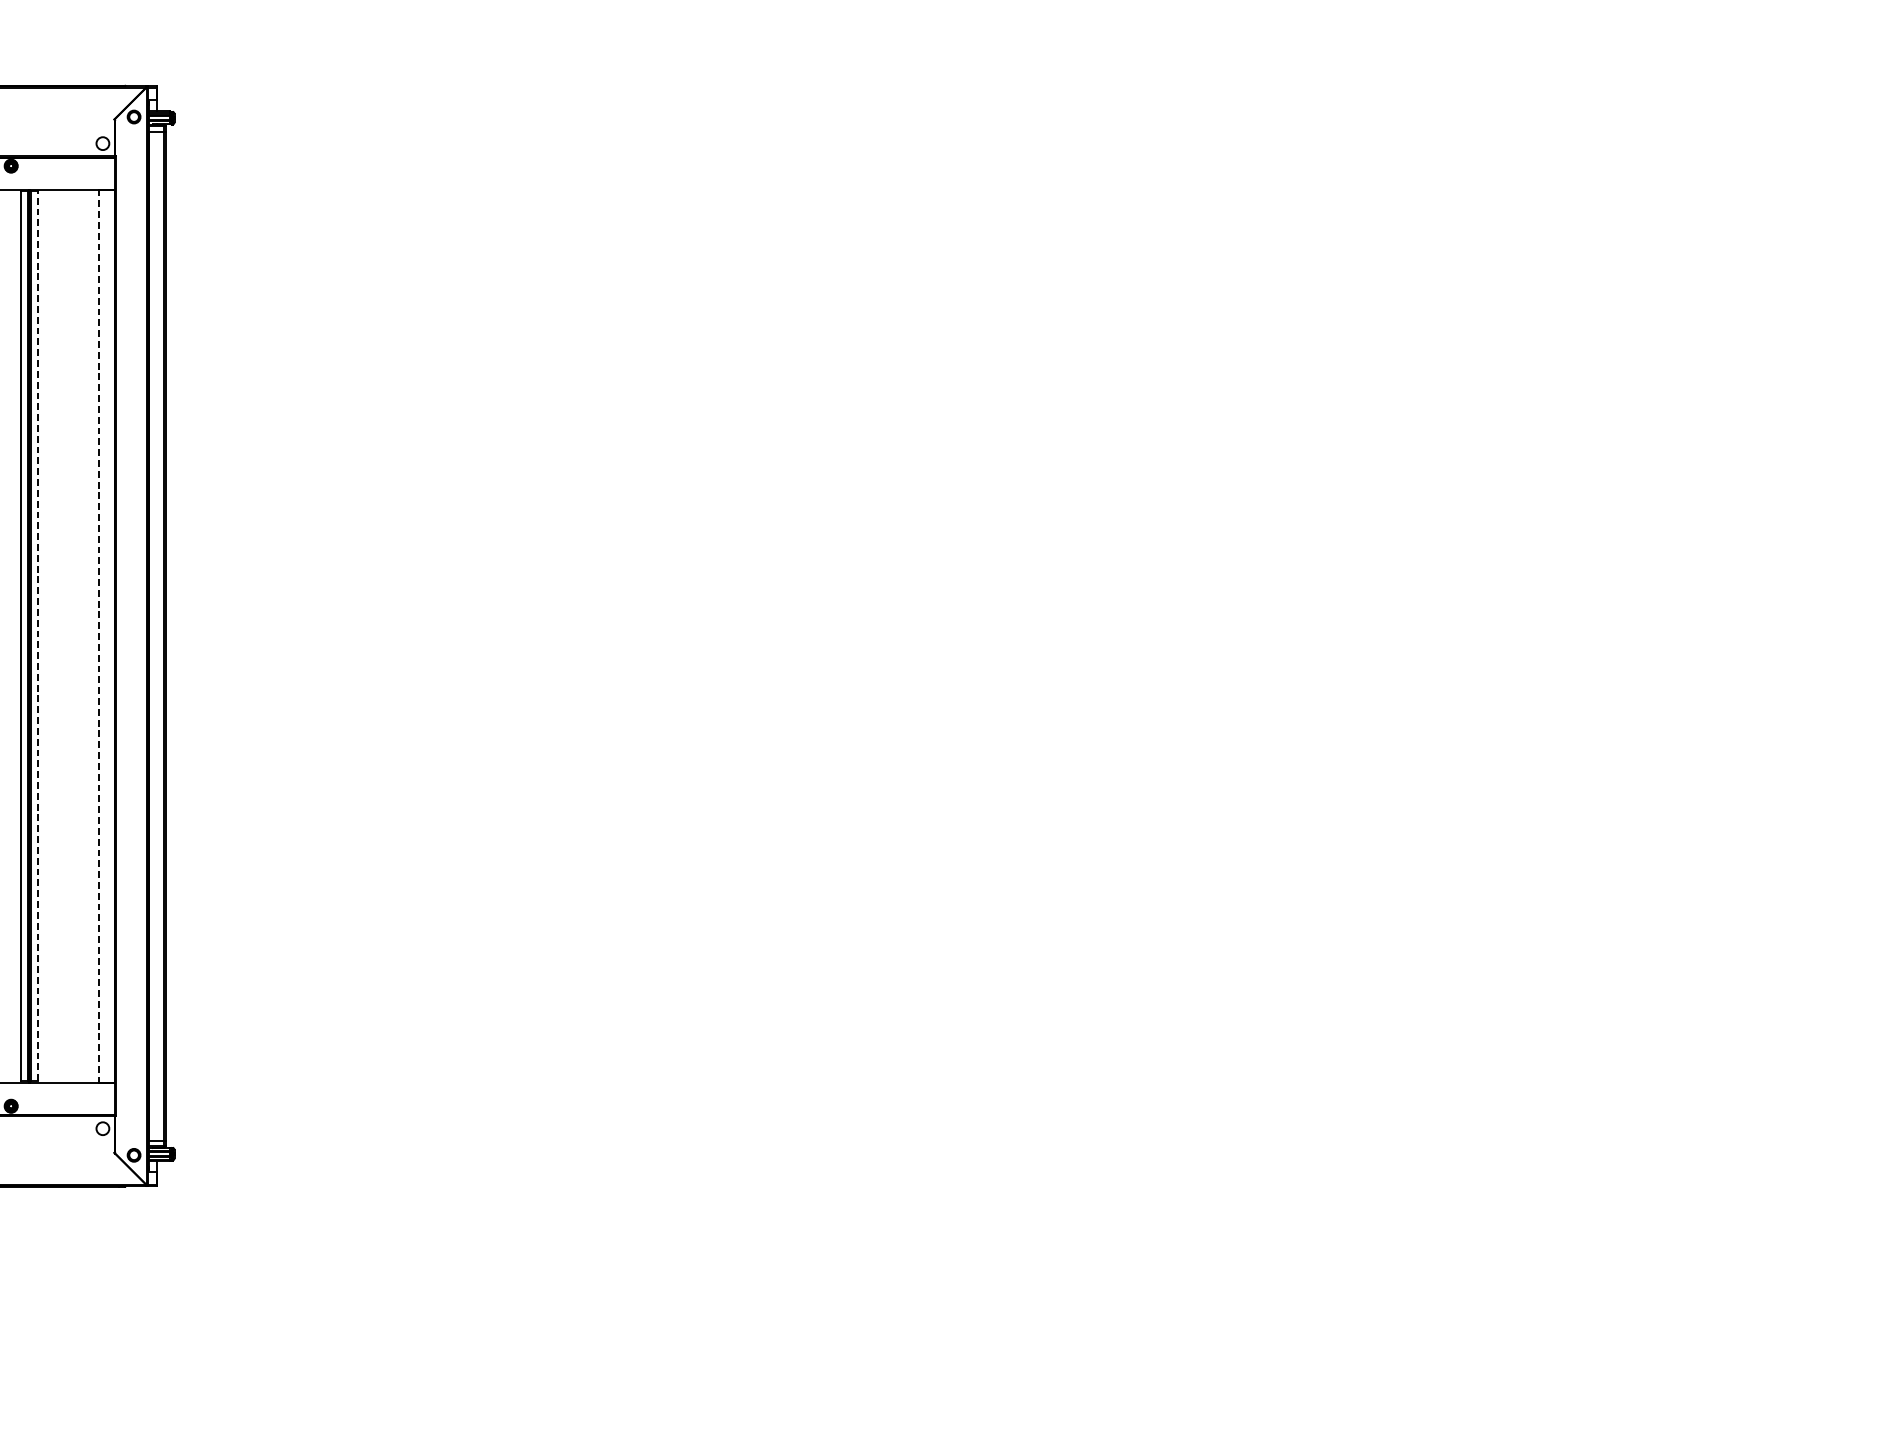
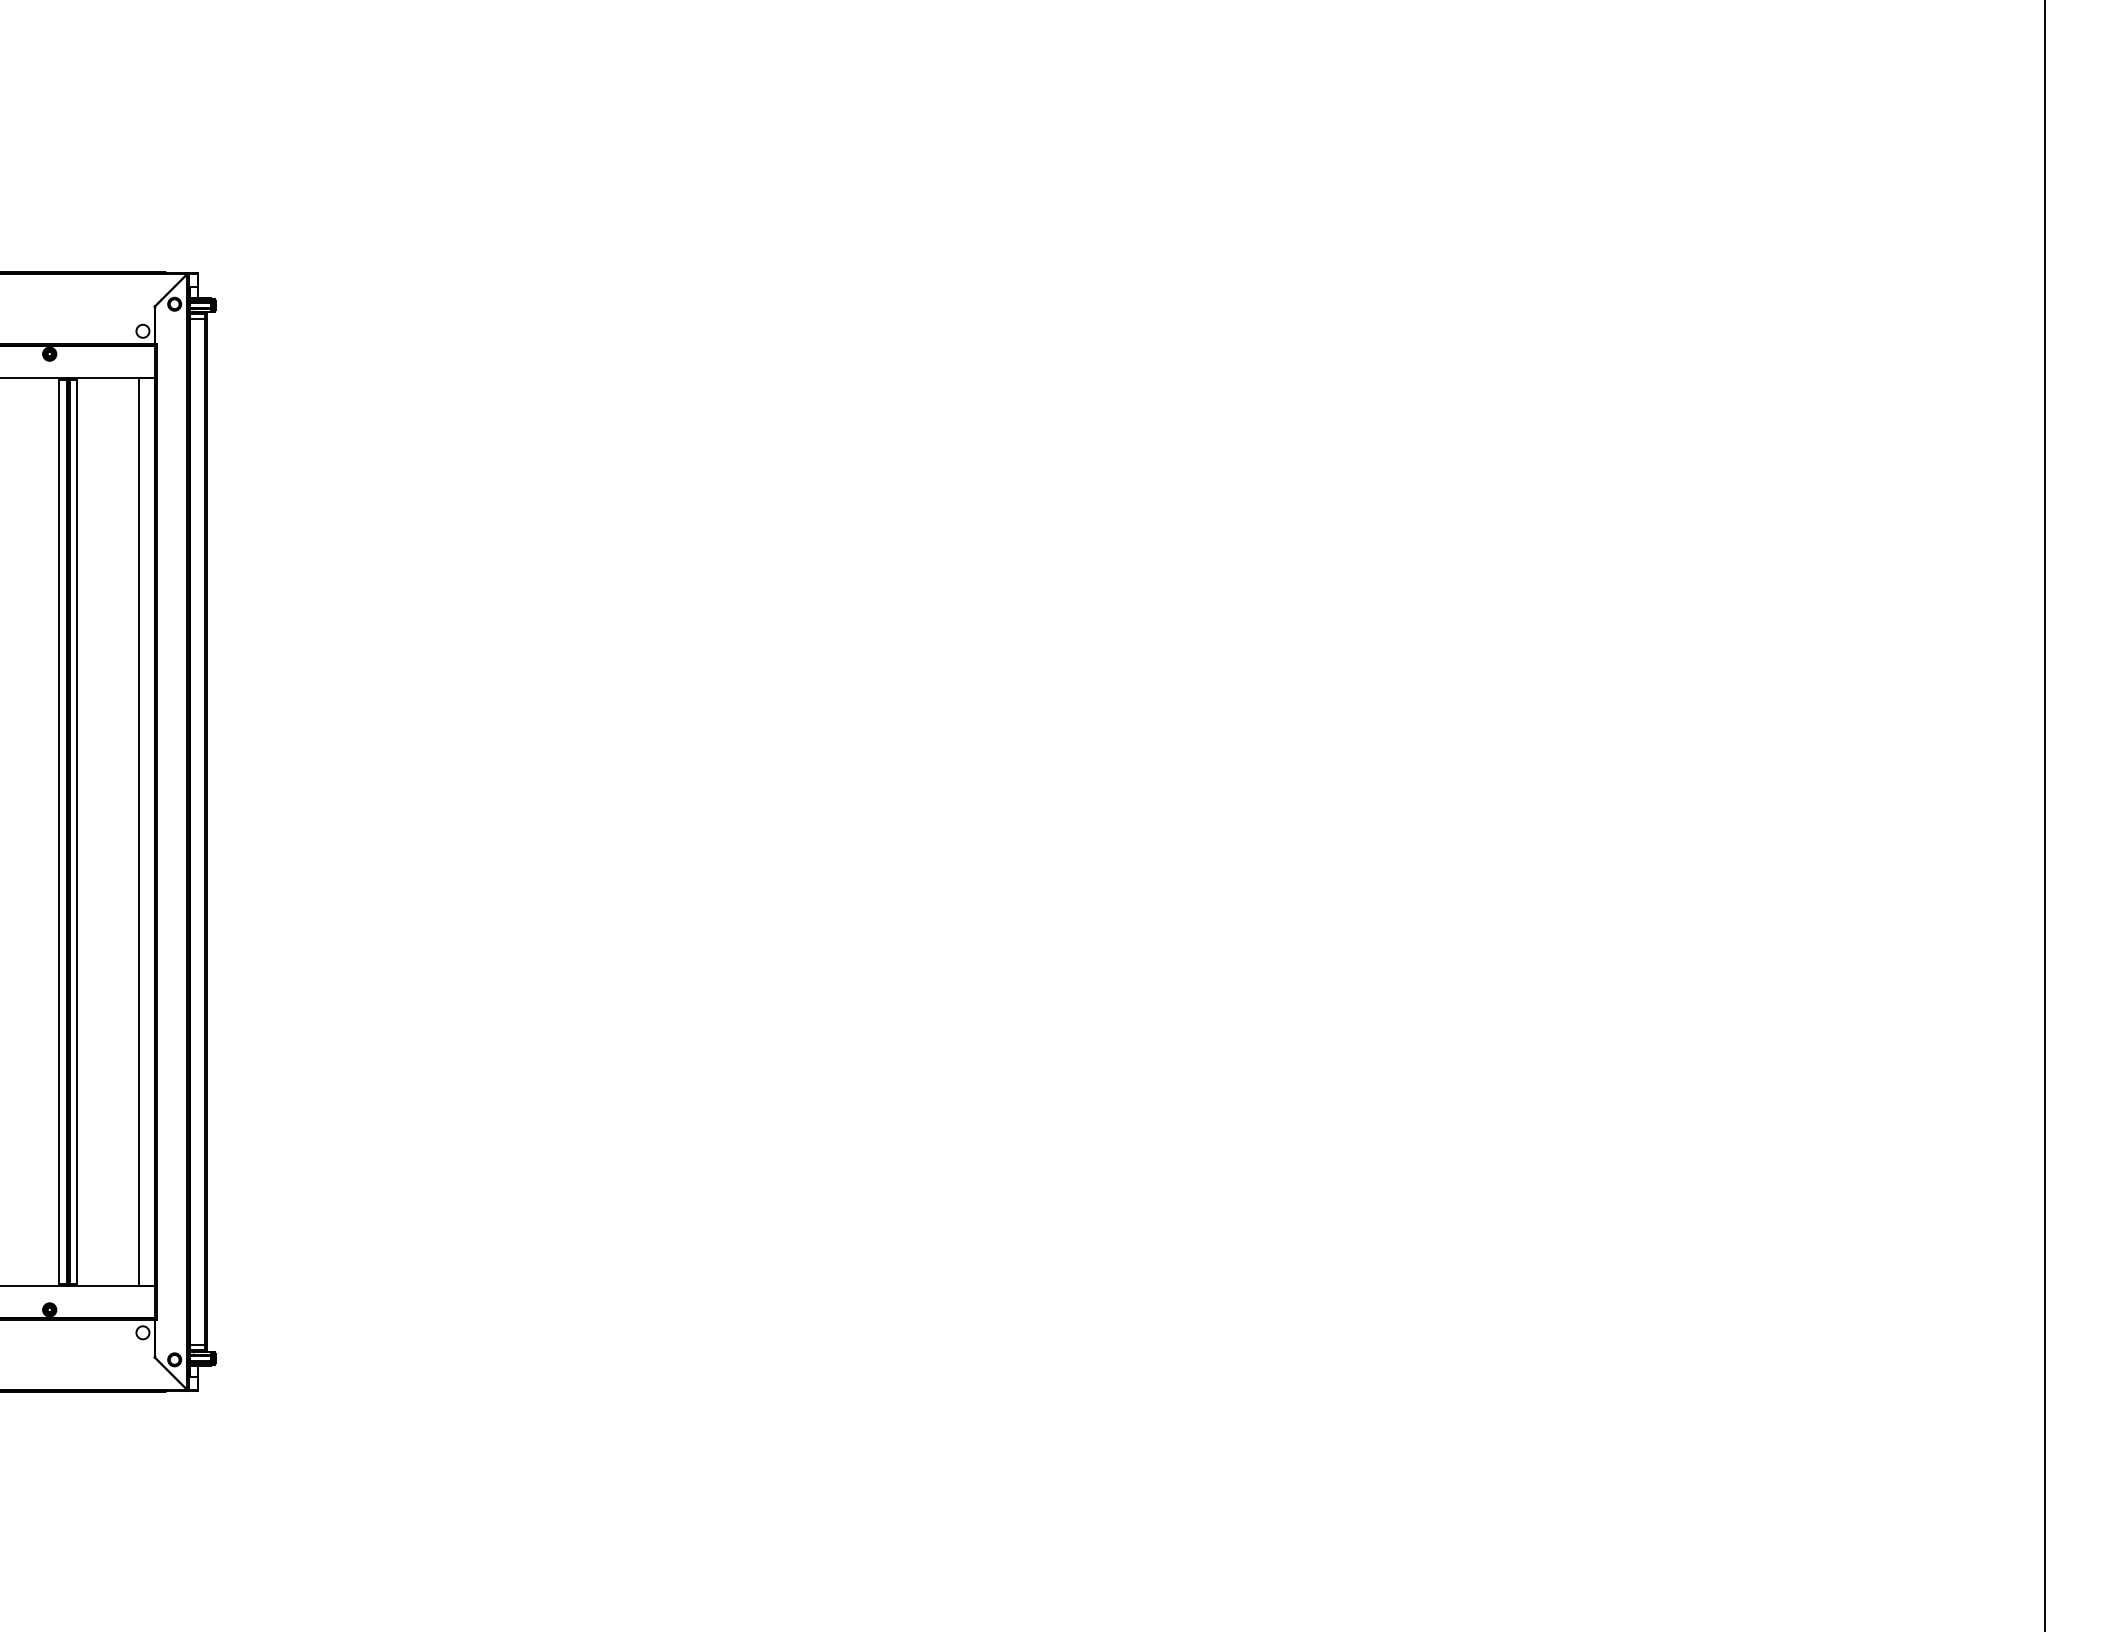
line: (37, 635) -> (76, 831), dashed -> solid
line: (99, 636) -> (139, 832), dashed -> solid

